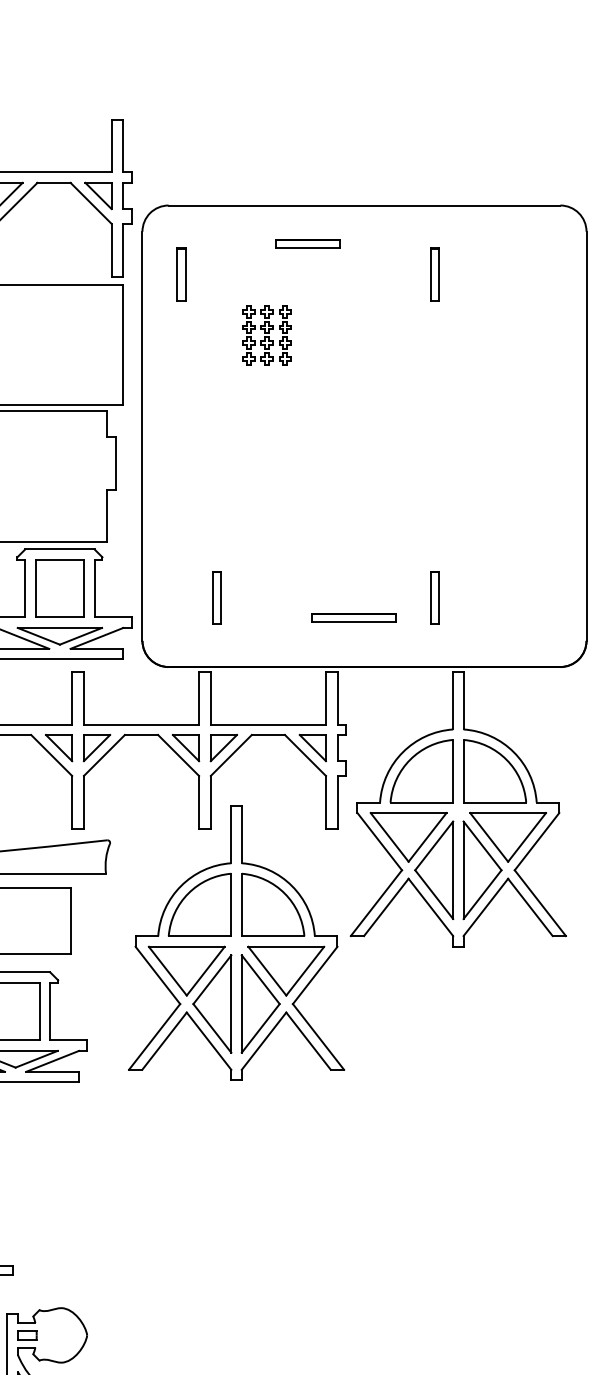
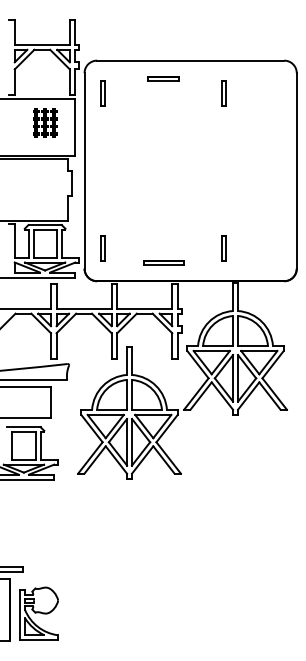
part: (267, 334) -> (45, 122), moved
part: (215, 598) -> (102, 248), moved
part: (353, 617) -> (163, 262), moved

